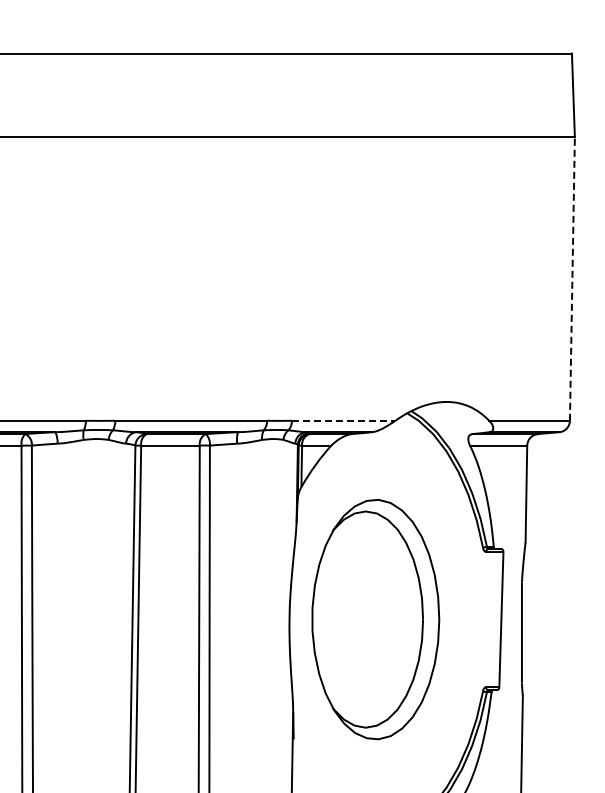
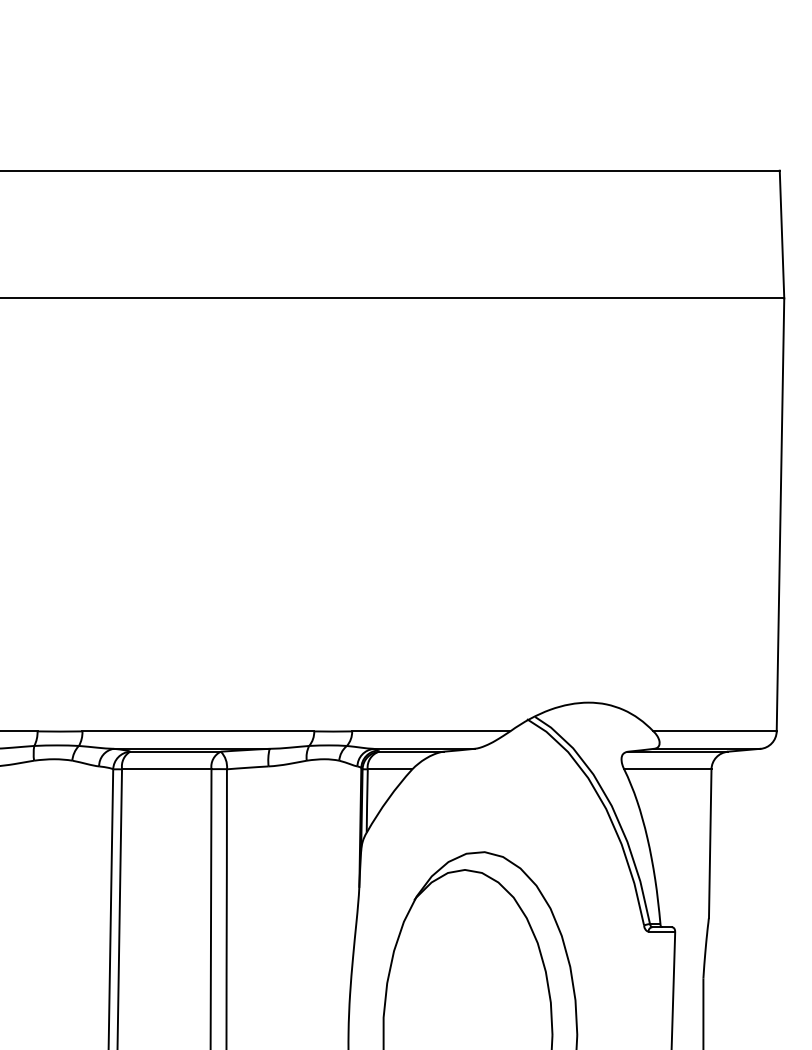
line: (572, 279) -> (780, 515), dashed -> solid
line: (343, 420) -> (430, 730), dashed -> solid

